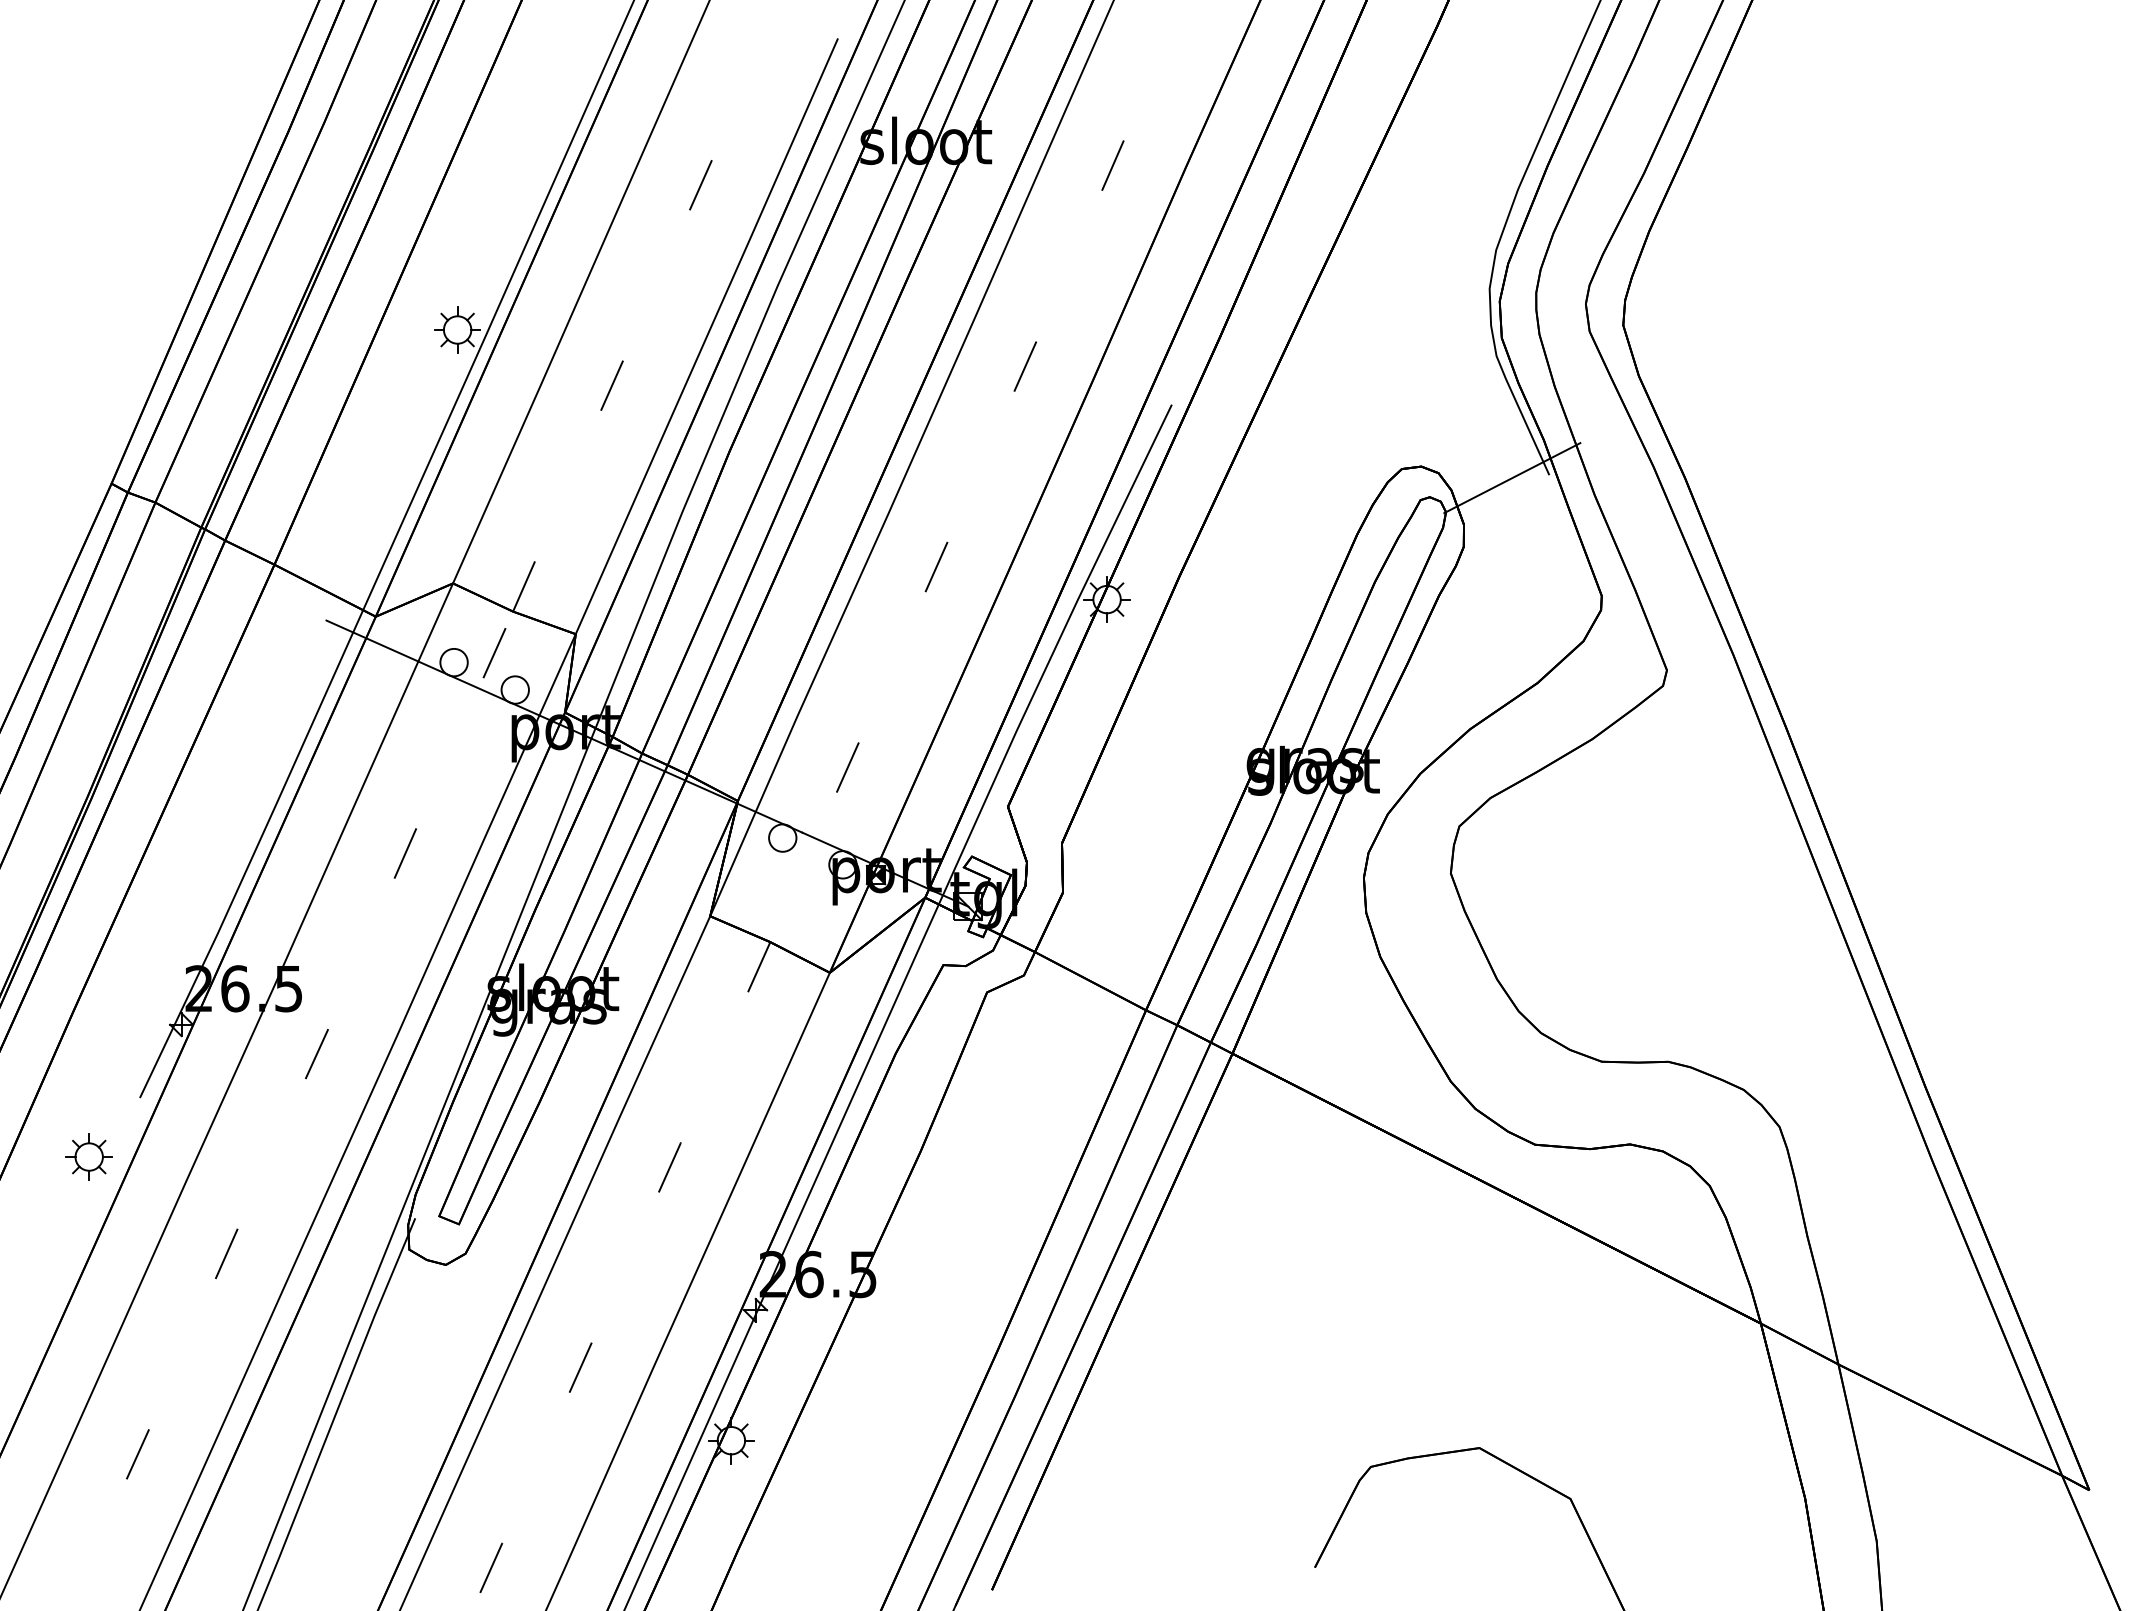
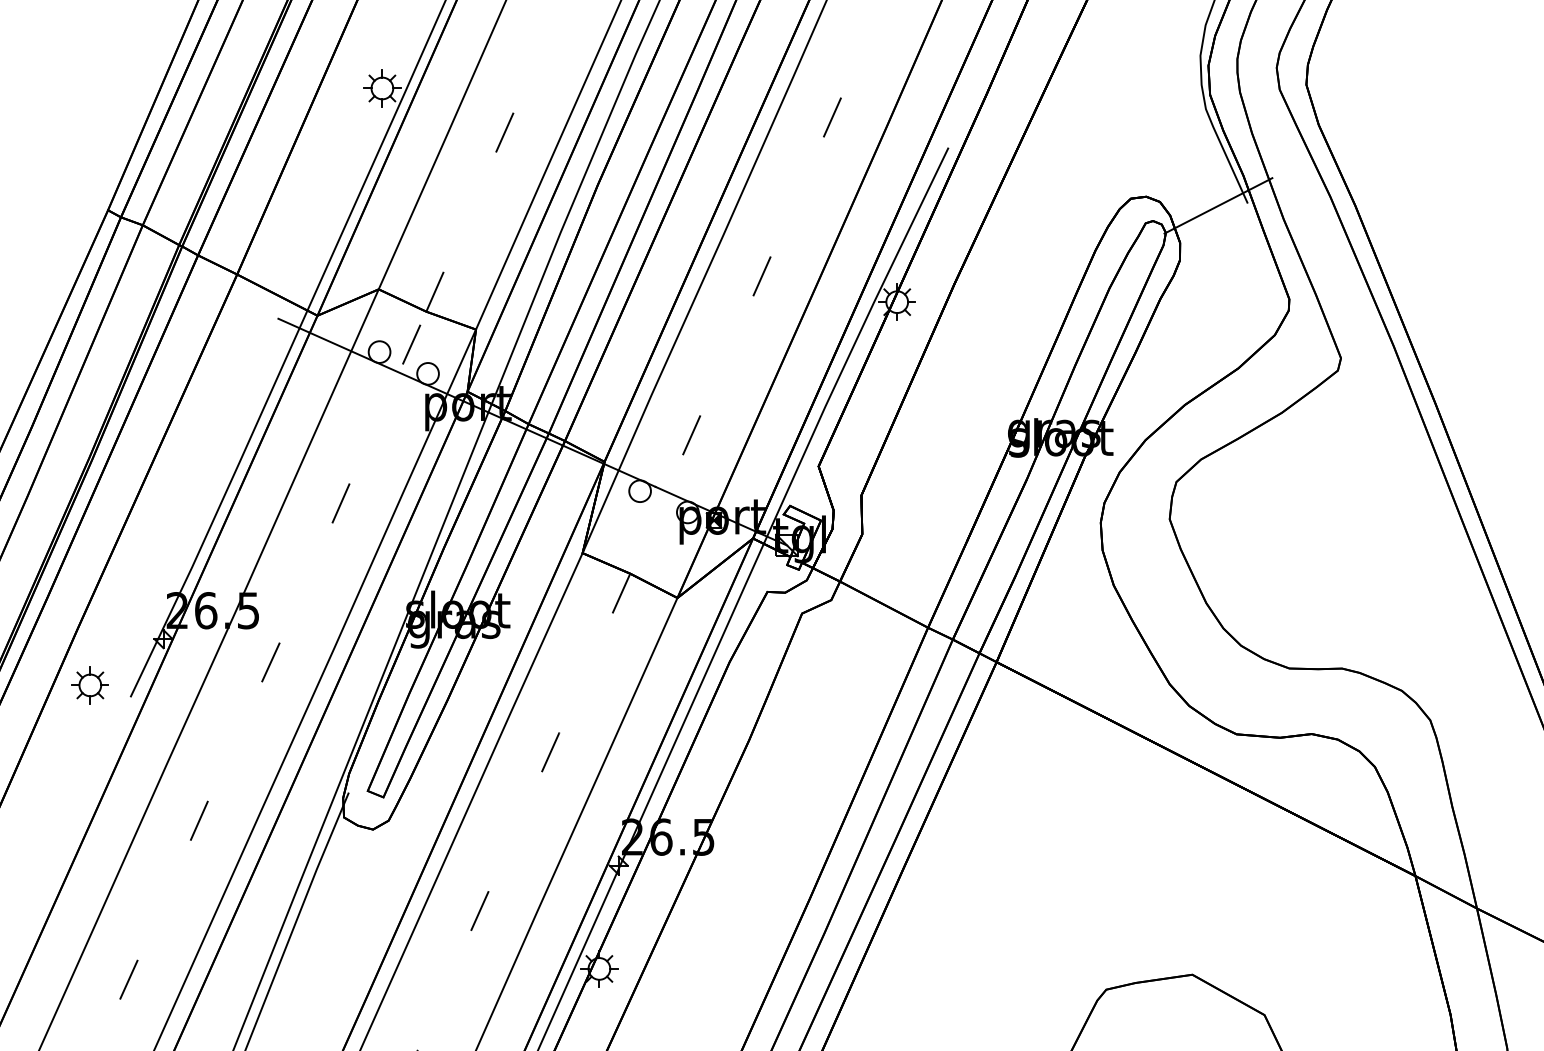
part: (88, 1156) -> (89, 684), moved

